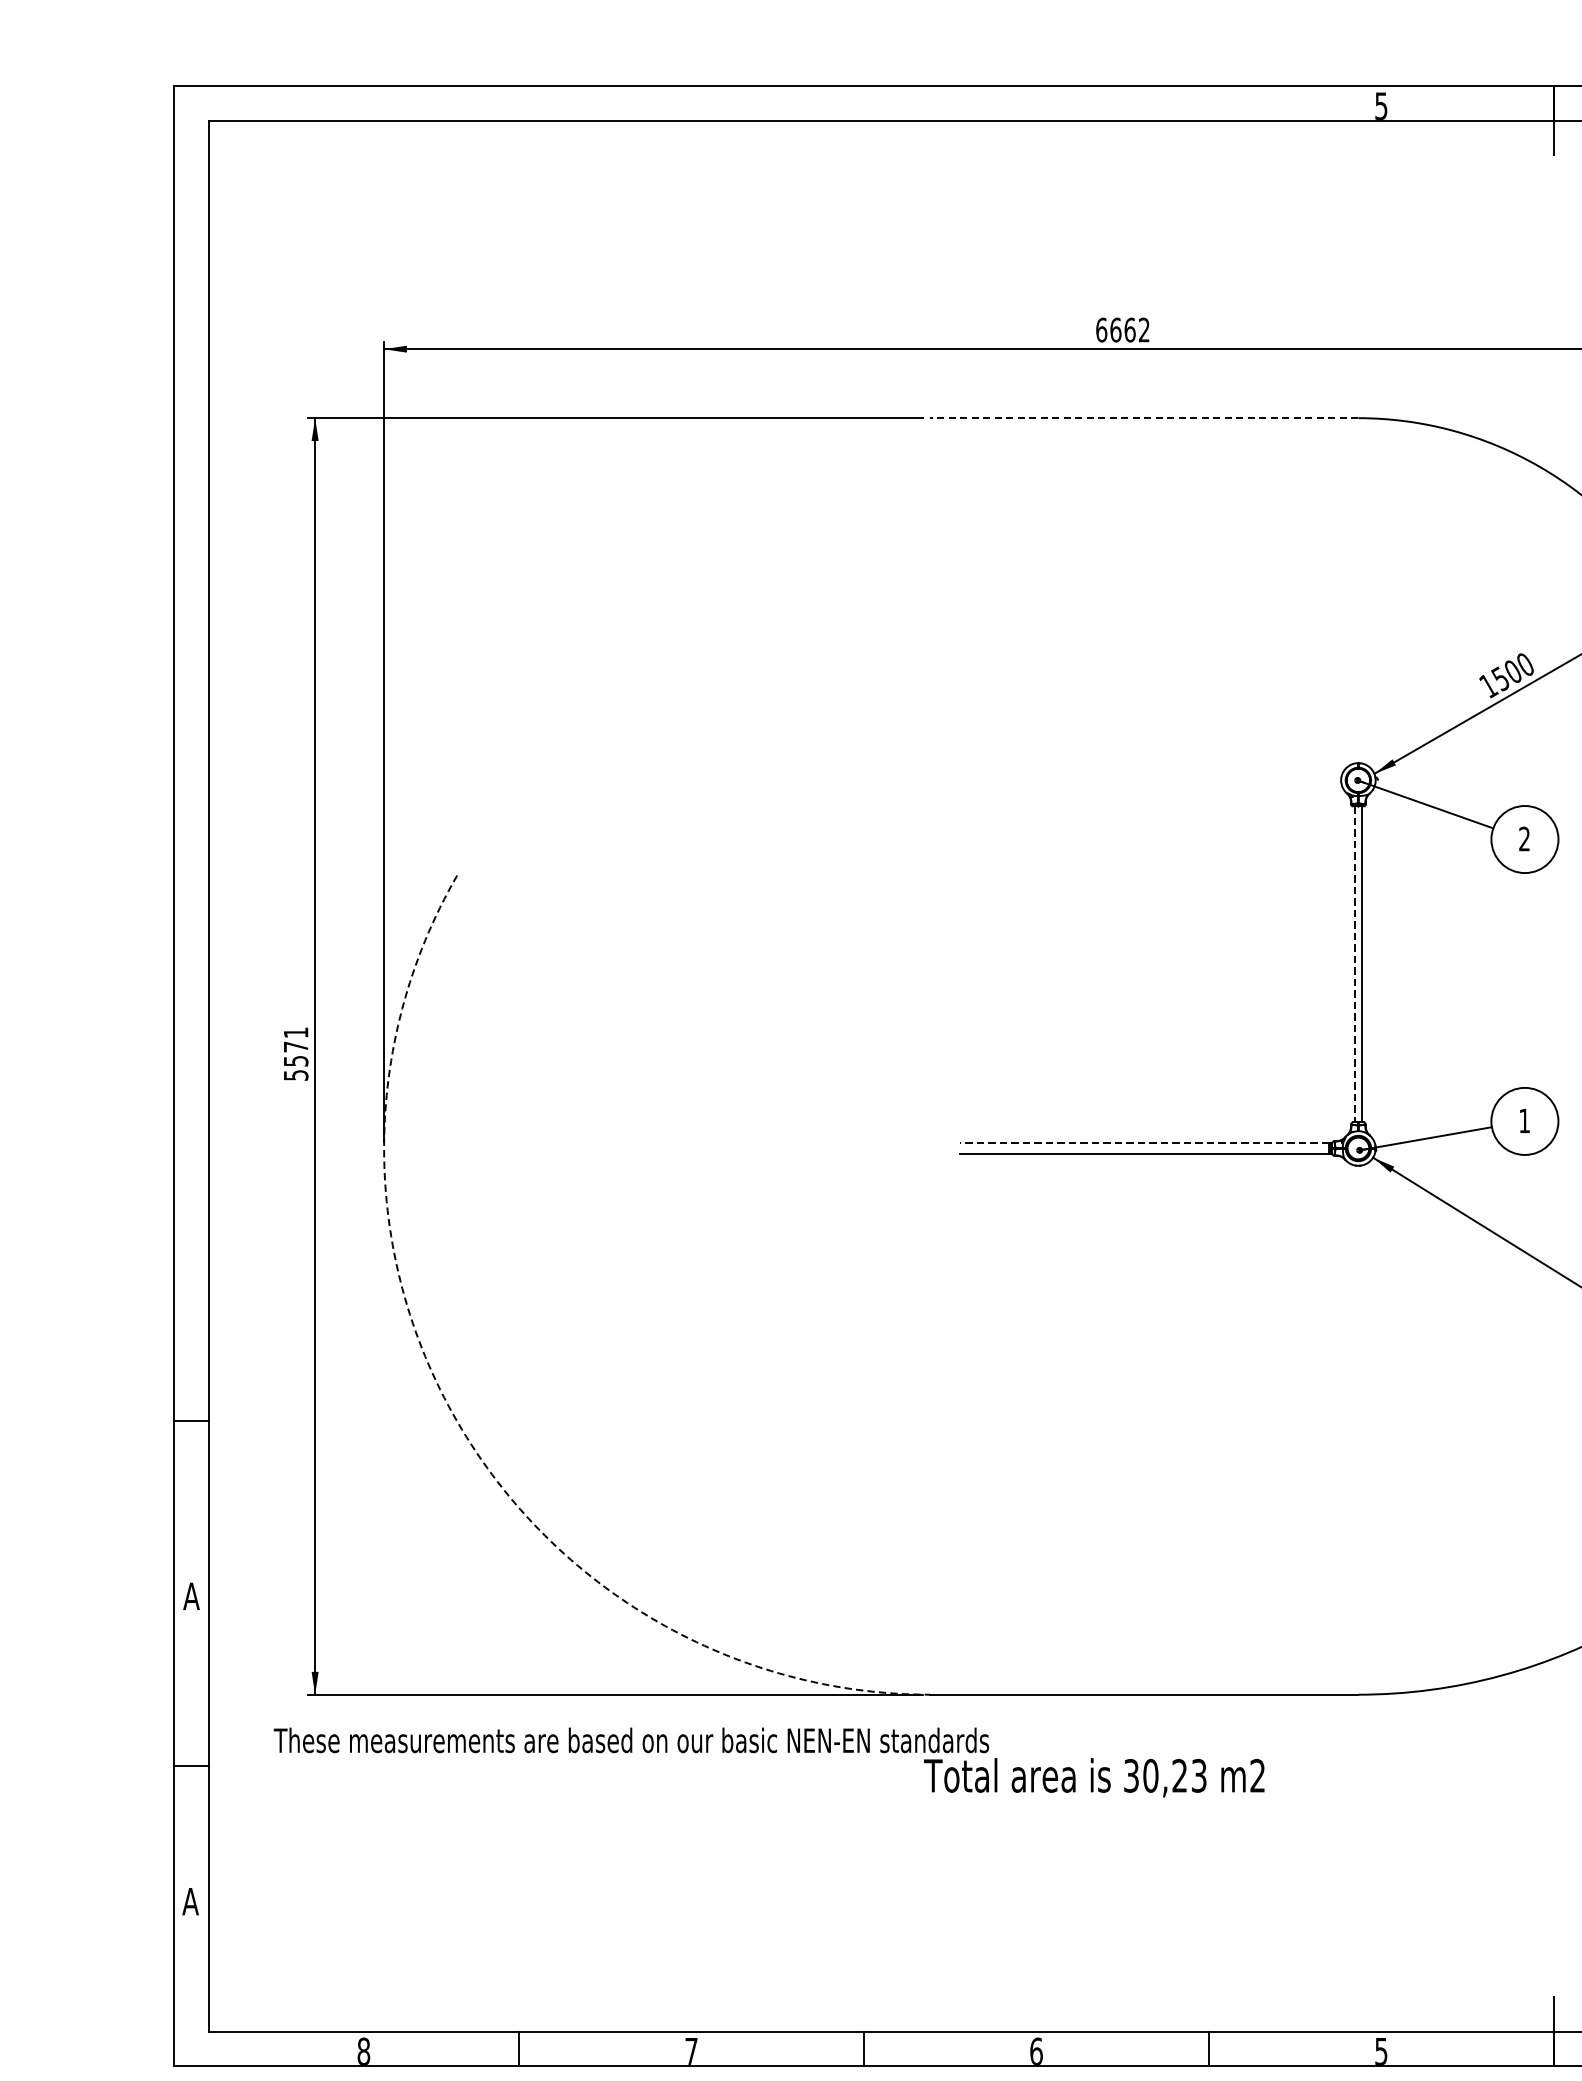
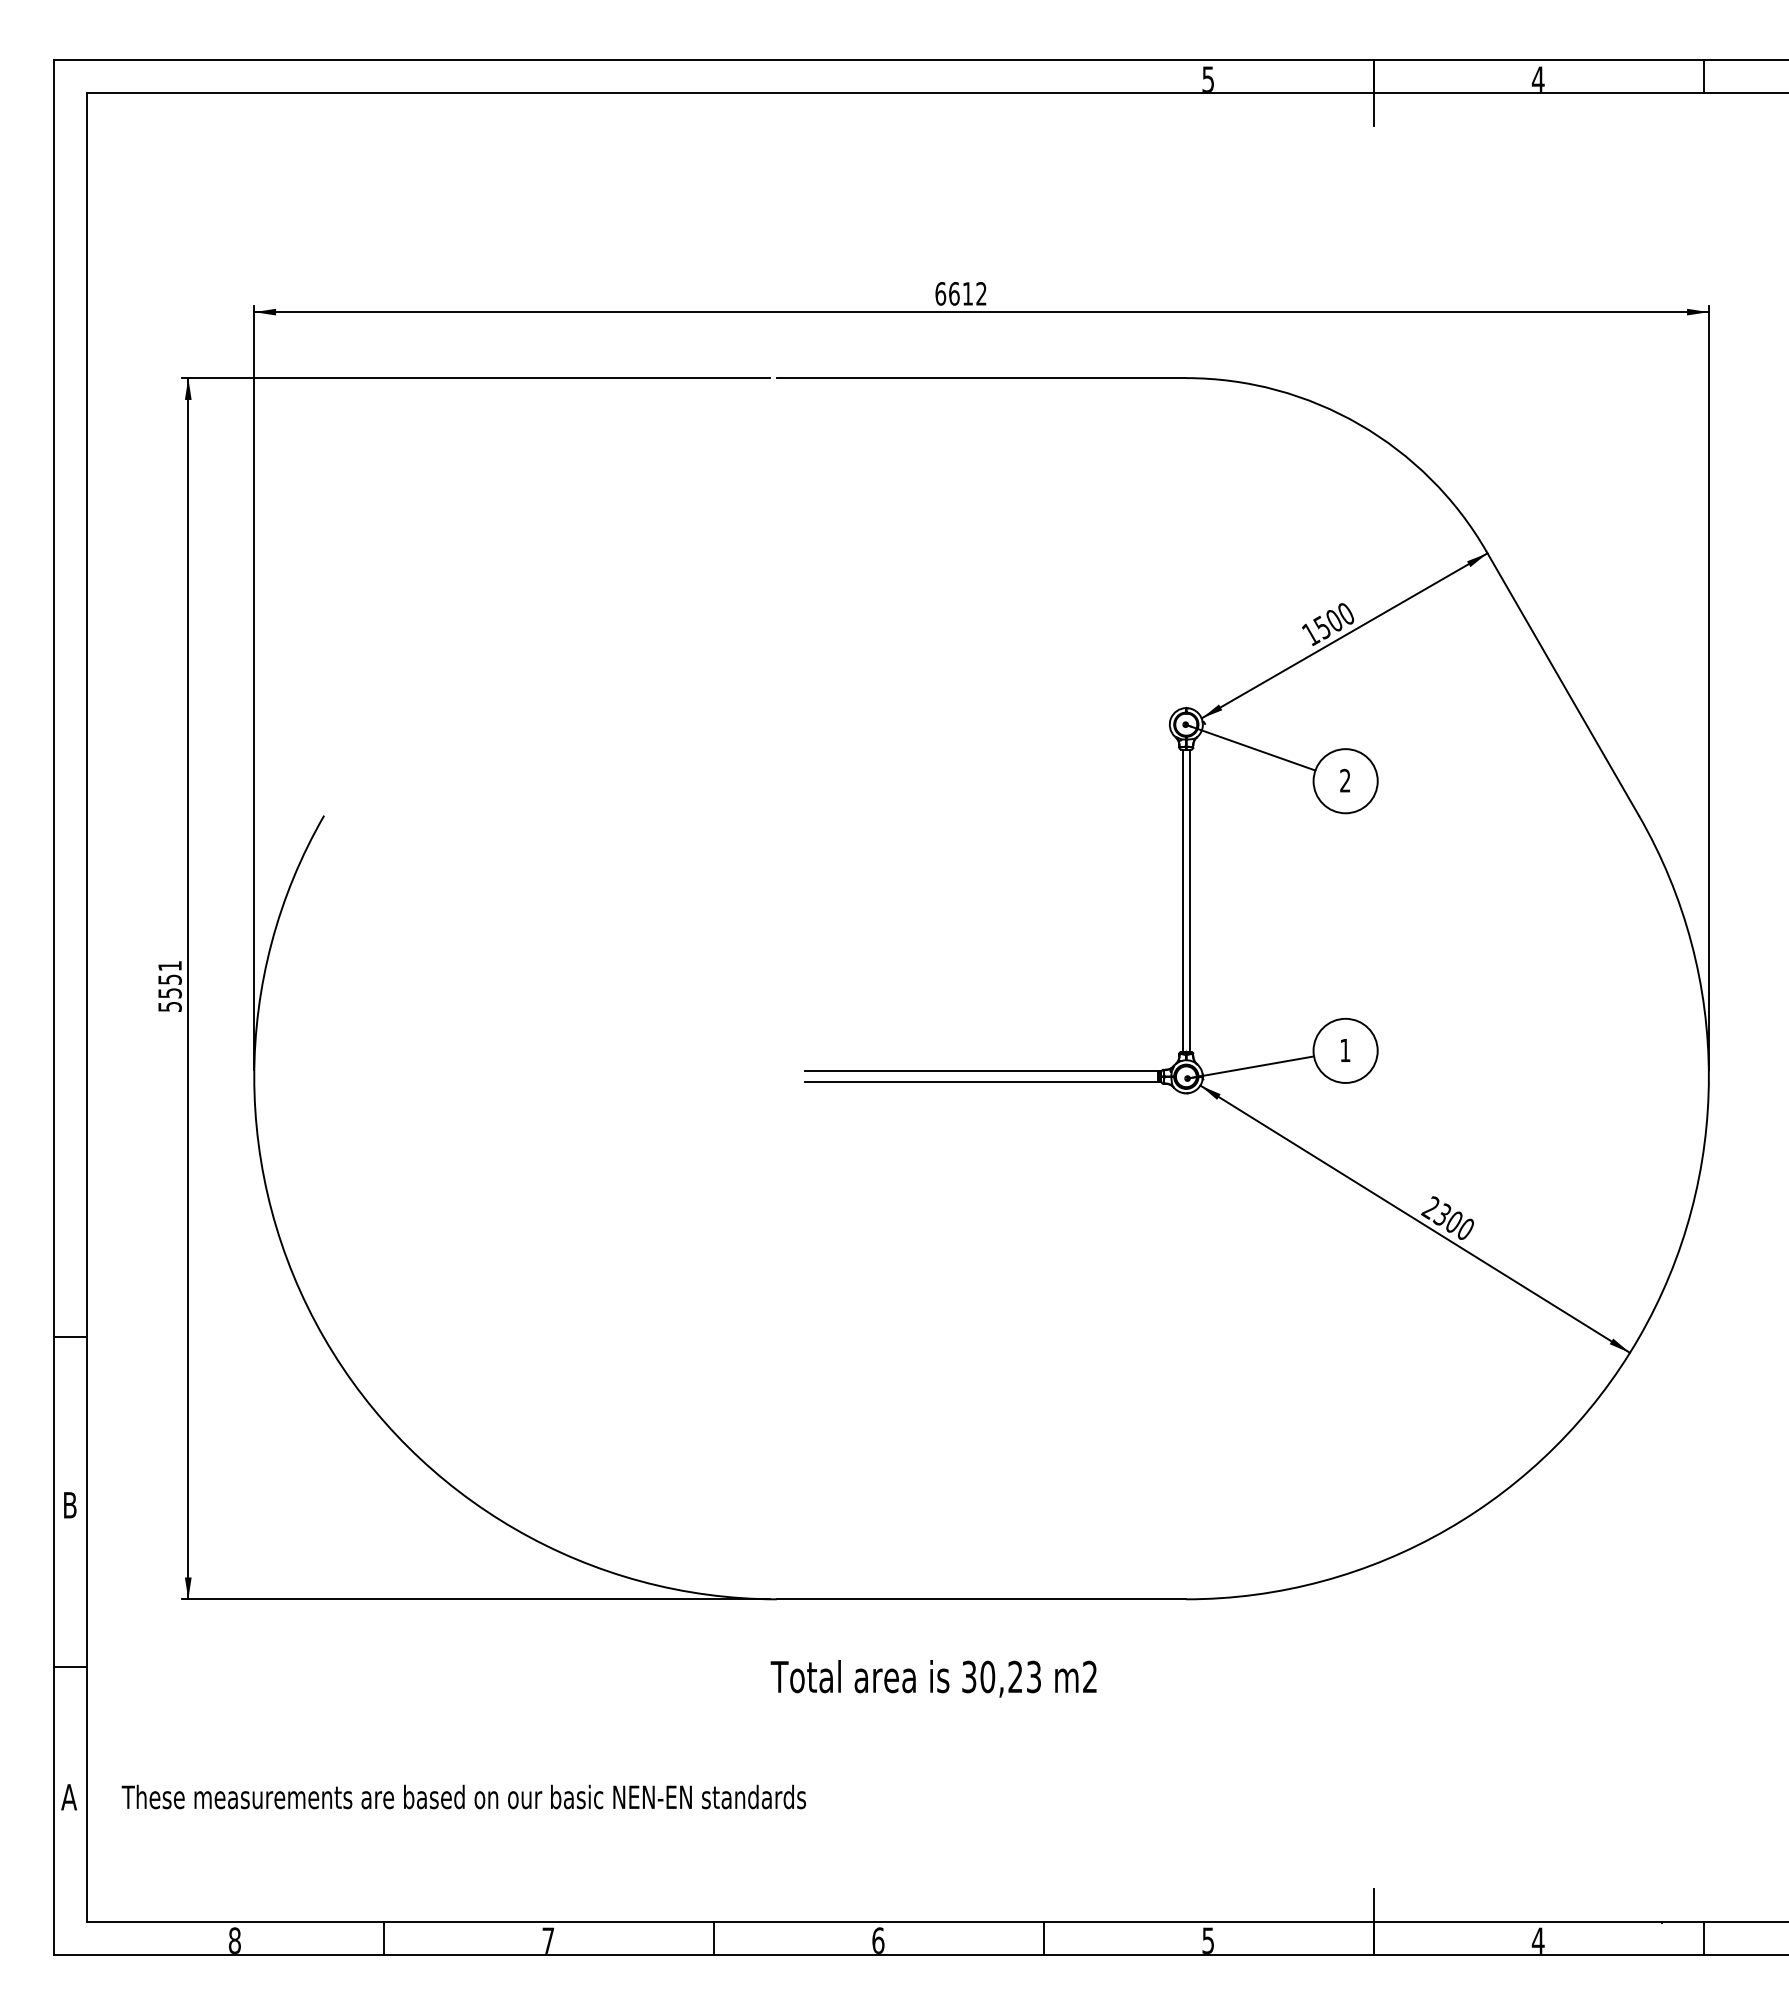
text: (1129, 329) -> (967, 293), 6662 -> 6612
line: (1144, 418) -> (981, 378), dashed -> solid
line: (1354, 965) -> (1182, 901), dashed -> solid
text: (295, 1046) -> (169, 979), 5571 -> 5551
line: (1144, 1142) -> (981, 1071), dashed -> solid
arc: (457, 1422) -> (324, 1338), dashed -> solid
text: (190, 1596) -> (69, 1505), A -> B
text: (631, 1739) -> (463, 1796), moved

